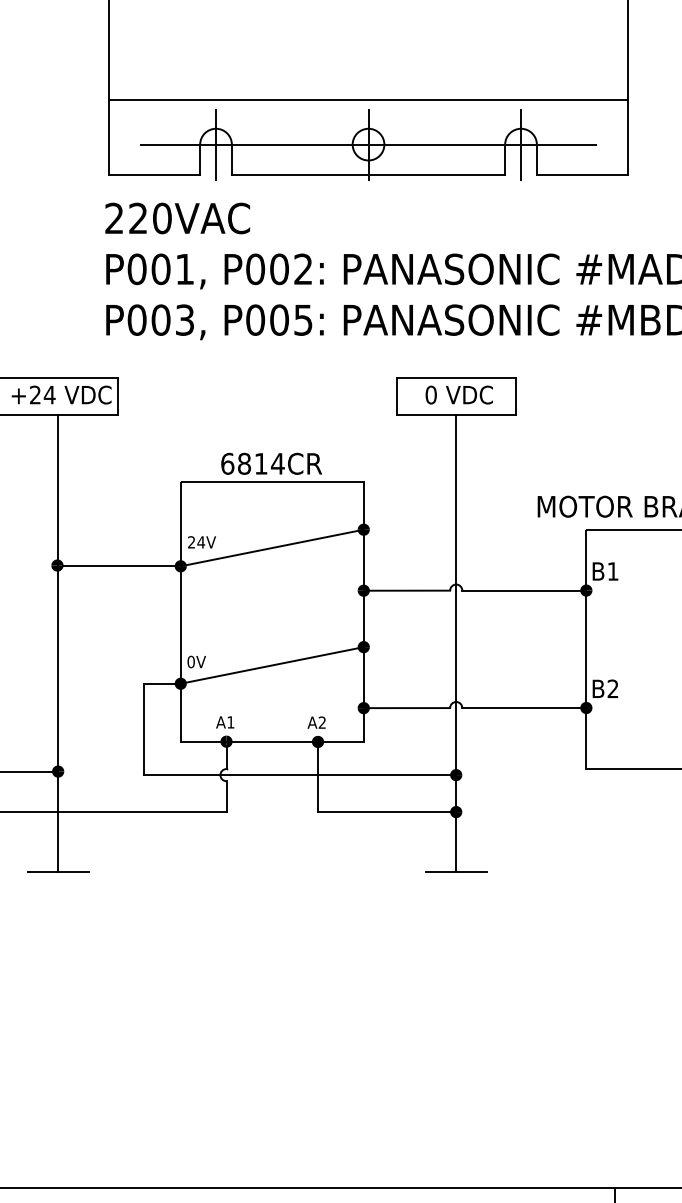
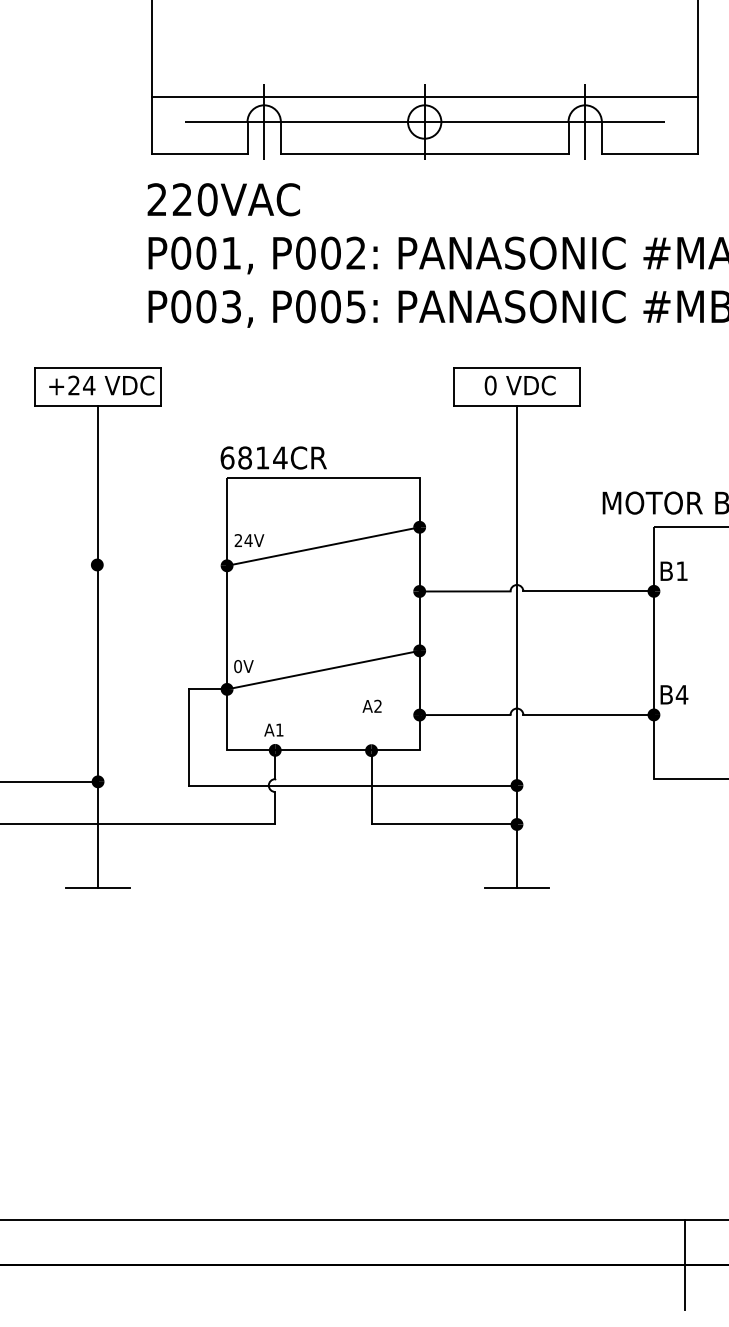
line: (368, 99) -> (424, 96), moved
text: (271, 463) -> (273, 457), moved
line: (119, 566) -> (162, 565), removed
text: (612, 688) -> (681, 694), B2 -> B4
text: (316, 721) -> (371, 705), moved

